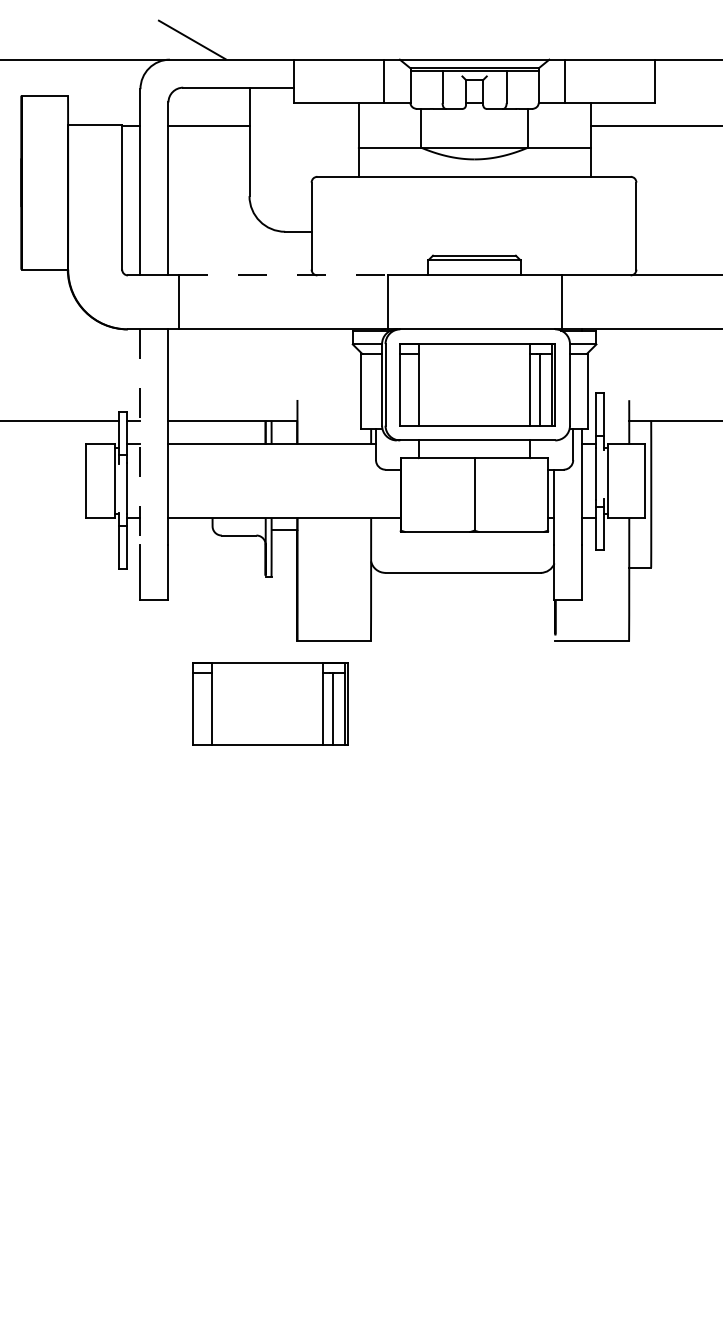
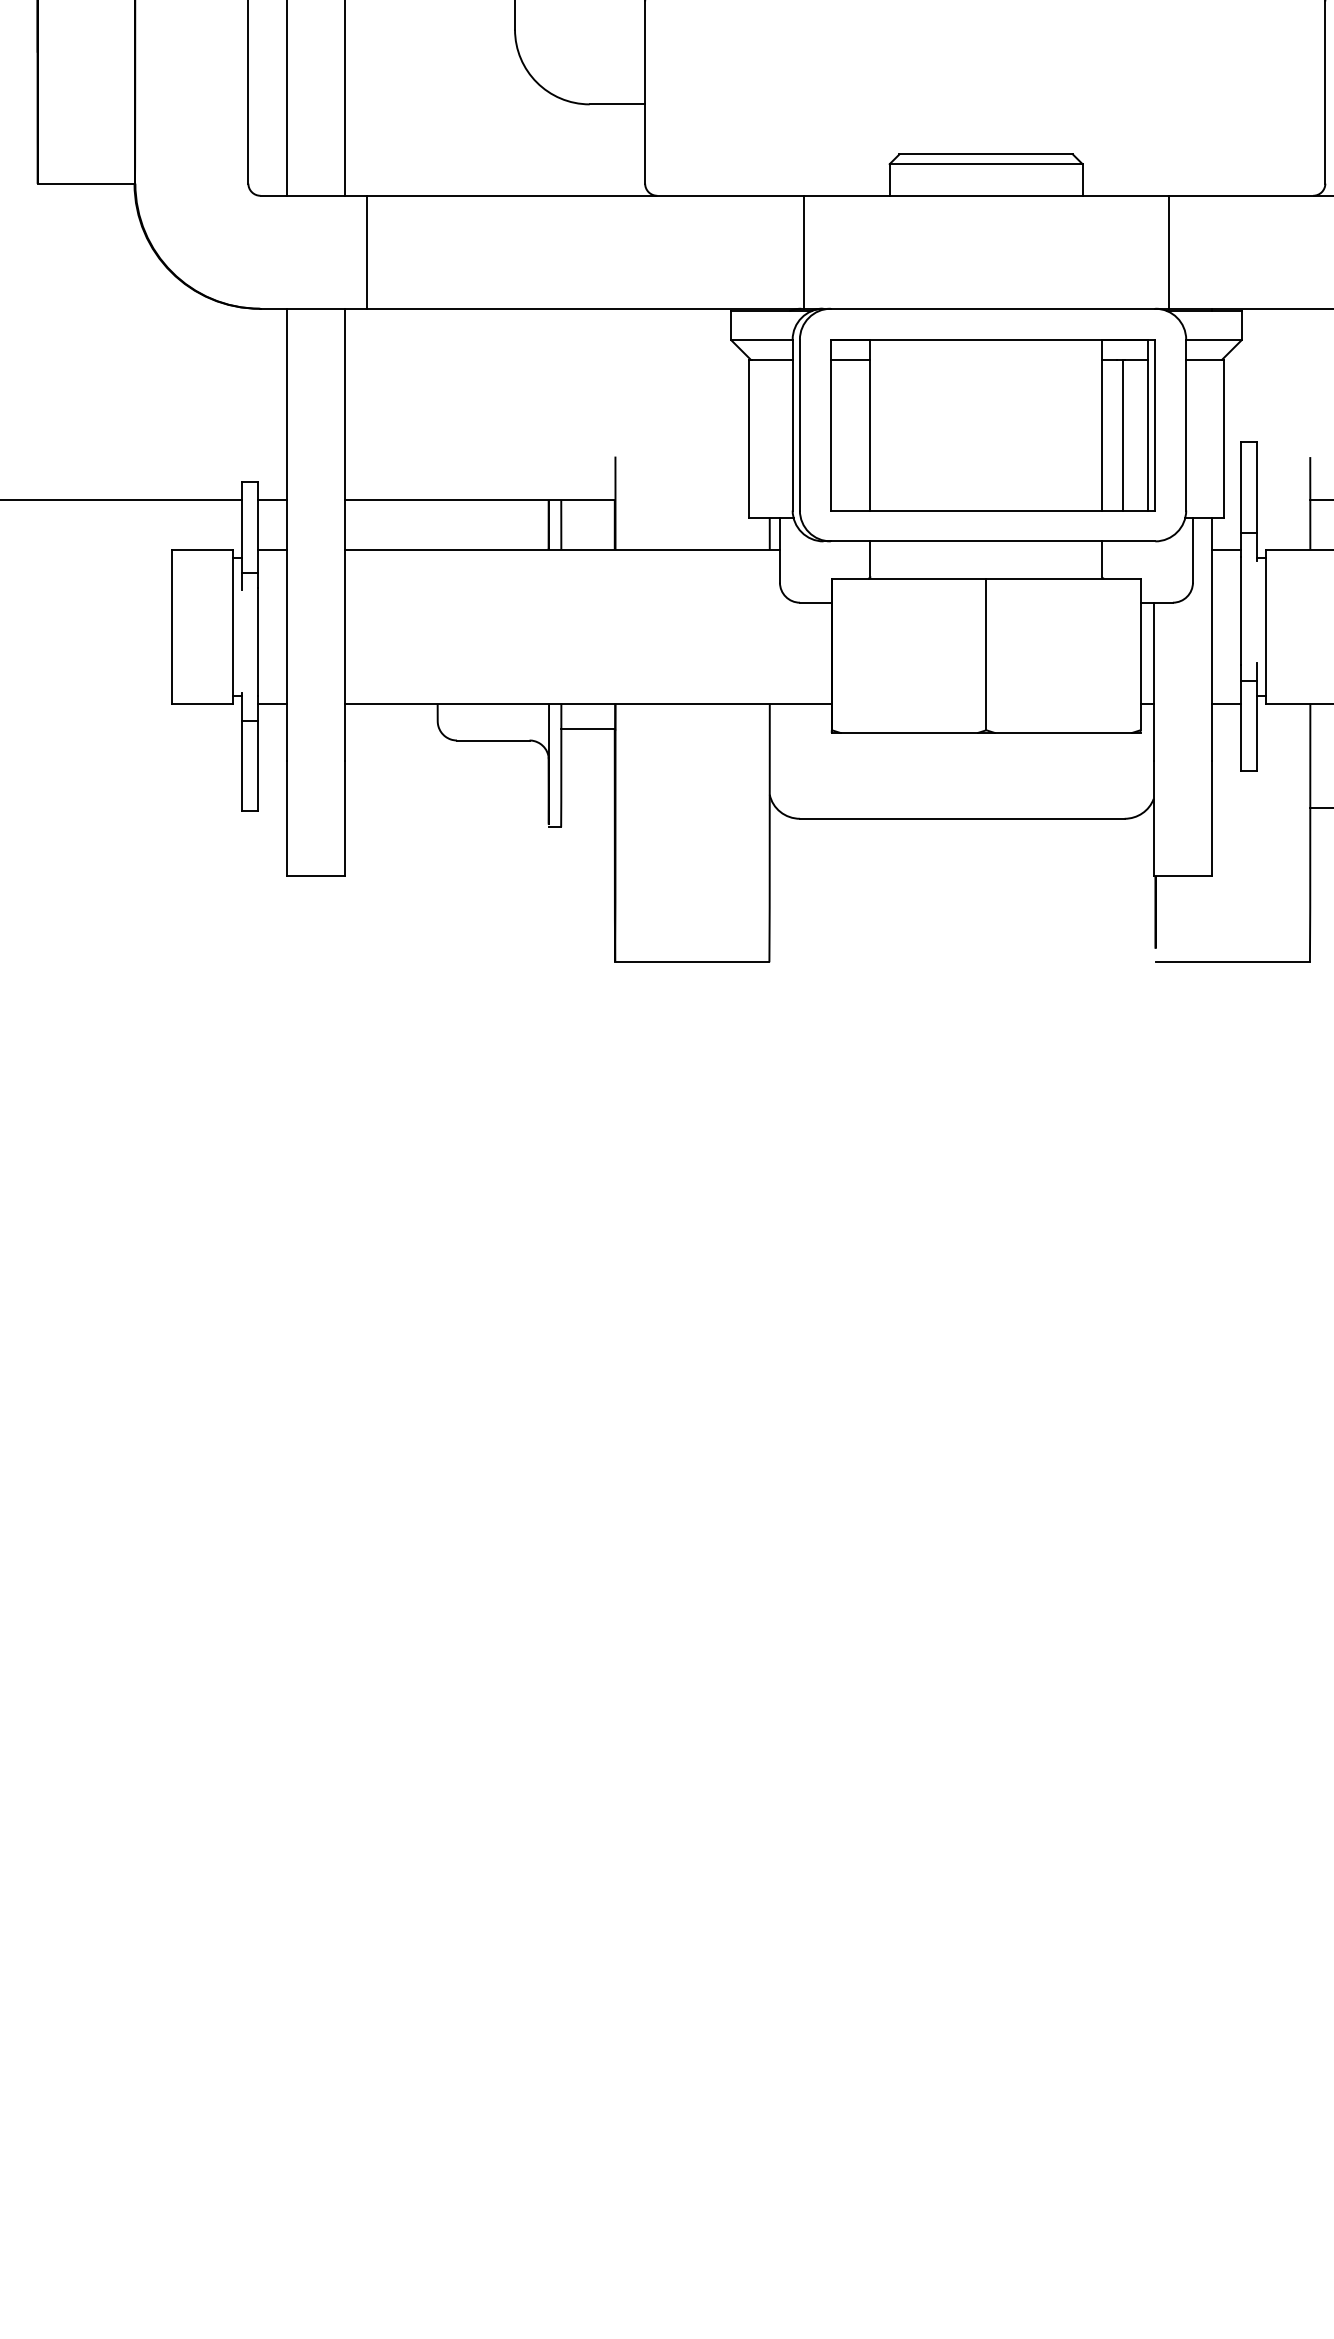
line: (283, 275) -> (586, 195), dashed -> solid
line: (140, 437) -> (286, 535), dashed -> solid
part: (270, 703) -> (559, 1092), removed

